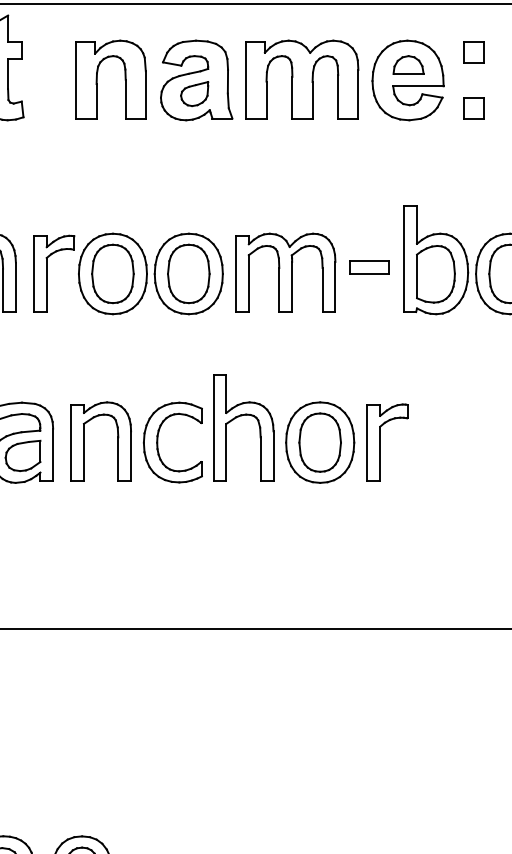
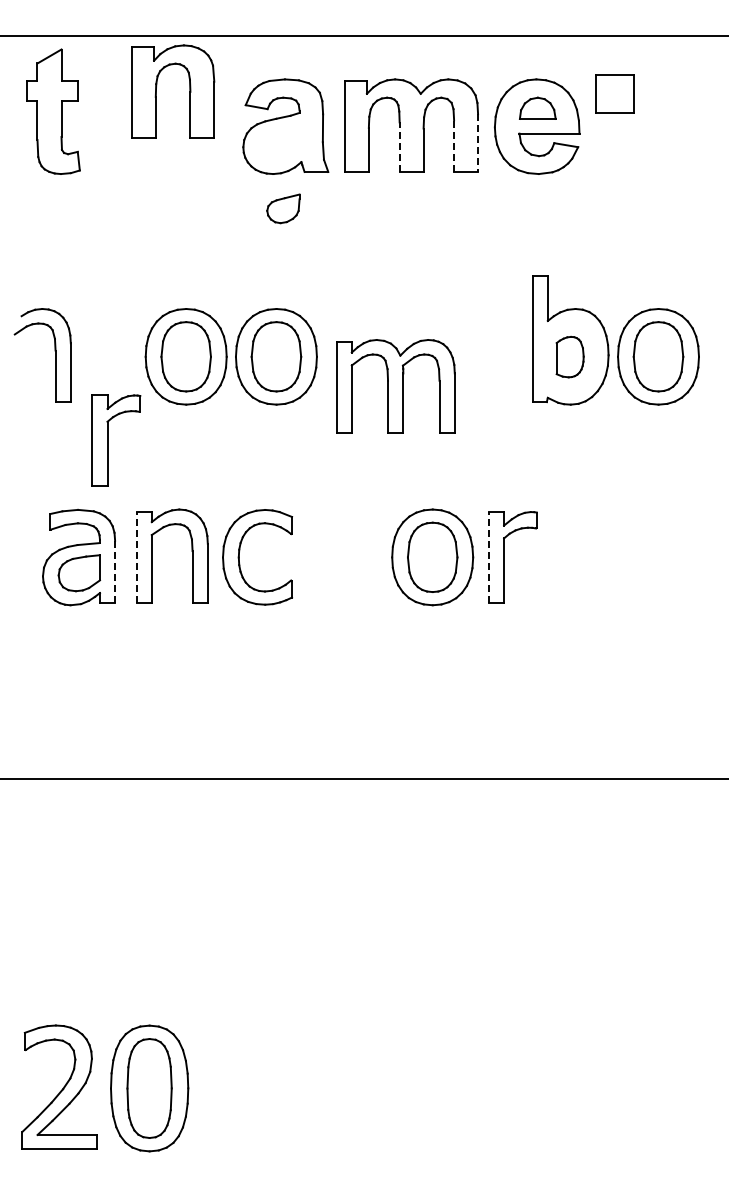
part: (473, 51) -> (615, 92), size x1.6
part: (124, 79) -> (189, 91), moved
part: (194, 93) -> (283, 208), moved
line: (358, 94) -> (478, 143), solid -> dashed
line: (292, 97) -> (399, 147), solid -> dashed
line: (338, 97) -> (454, 146), solid -> dashed
part: (473, 108) -> (615, 159), removed
part: (368, 267) -> (490, 349), removed
part: (285, 272) -> (395, 386), moved
part: (47, 273) -> (108, 440), moved
part: (435, 273) -> (569, 356), size x0.6
part: (238, 417) -> (335, 527), removed
line: (71, 441) -> (136, 556), solid -> dashed
line: (367, 441) -> (488, 556), solid -> dashed
line: (53, 455) -> (115, 572), solid -> dashed

